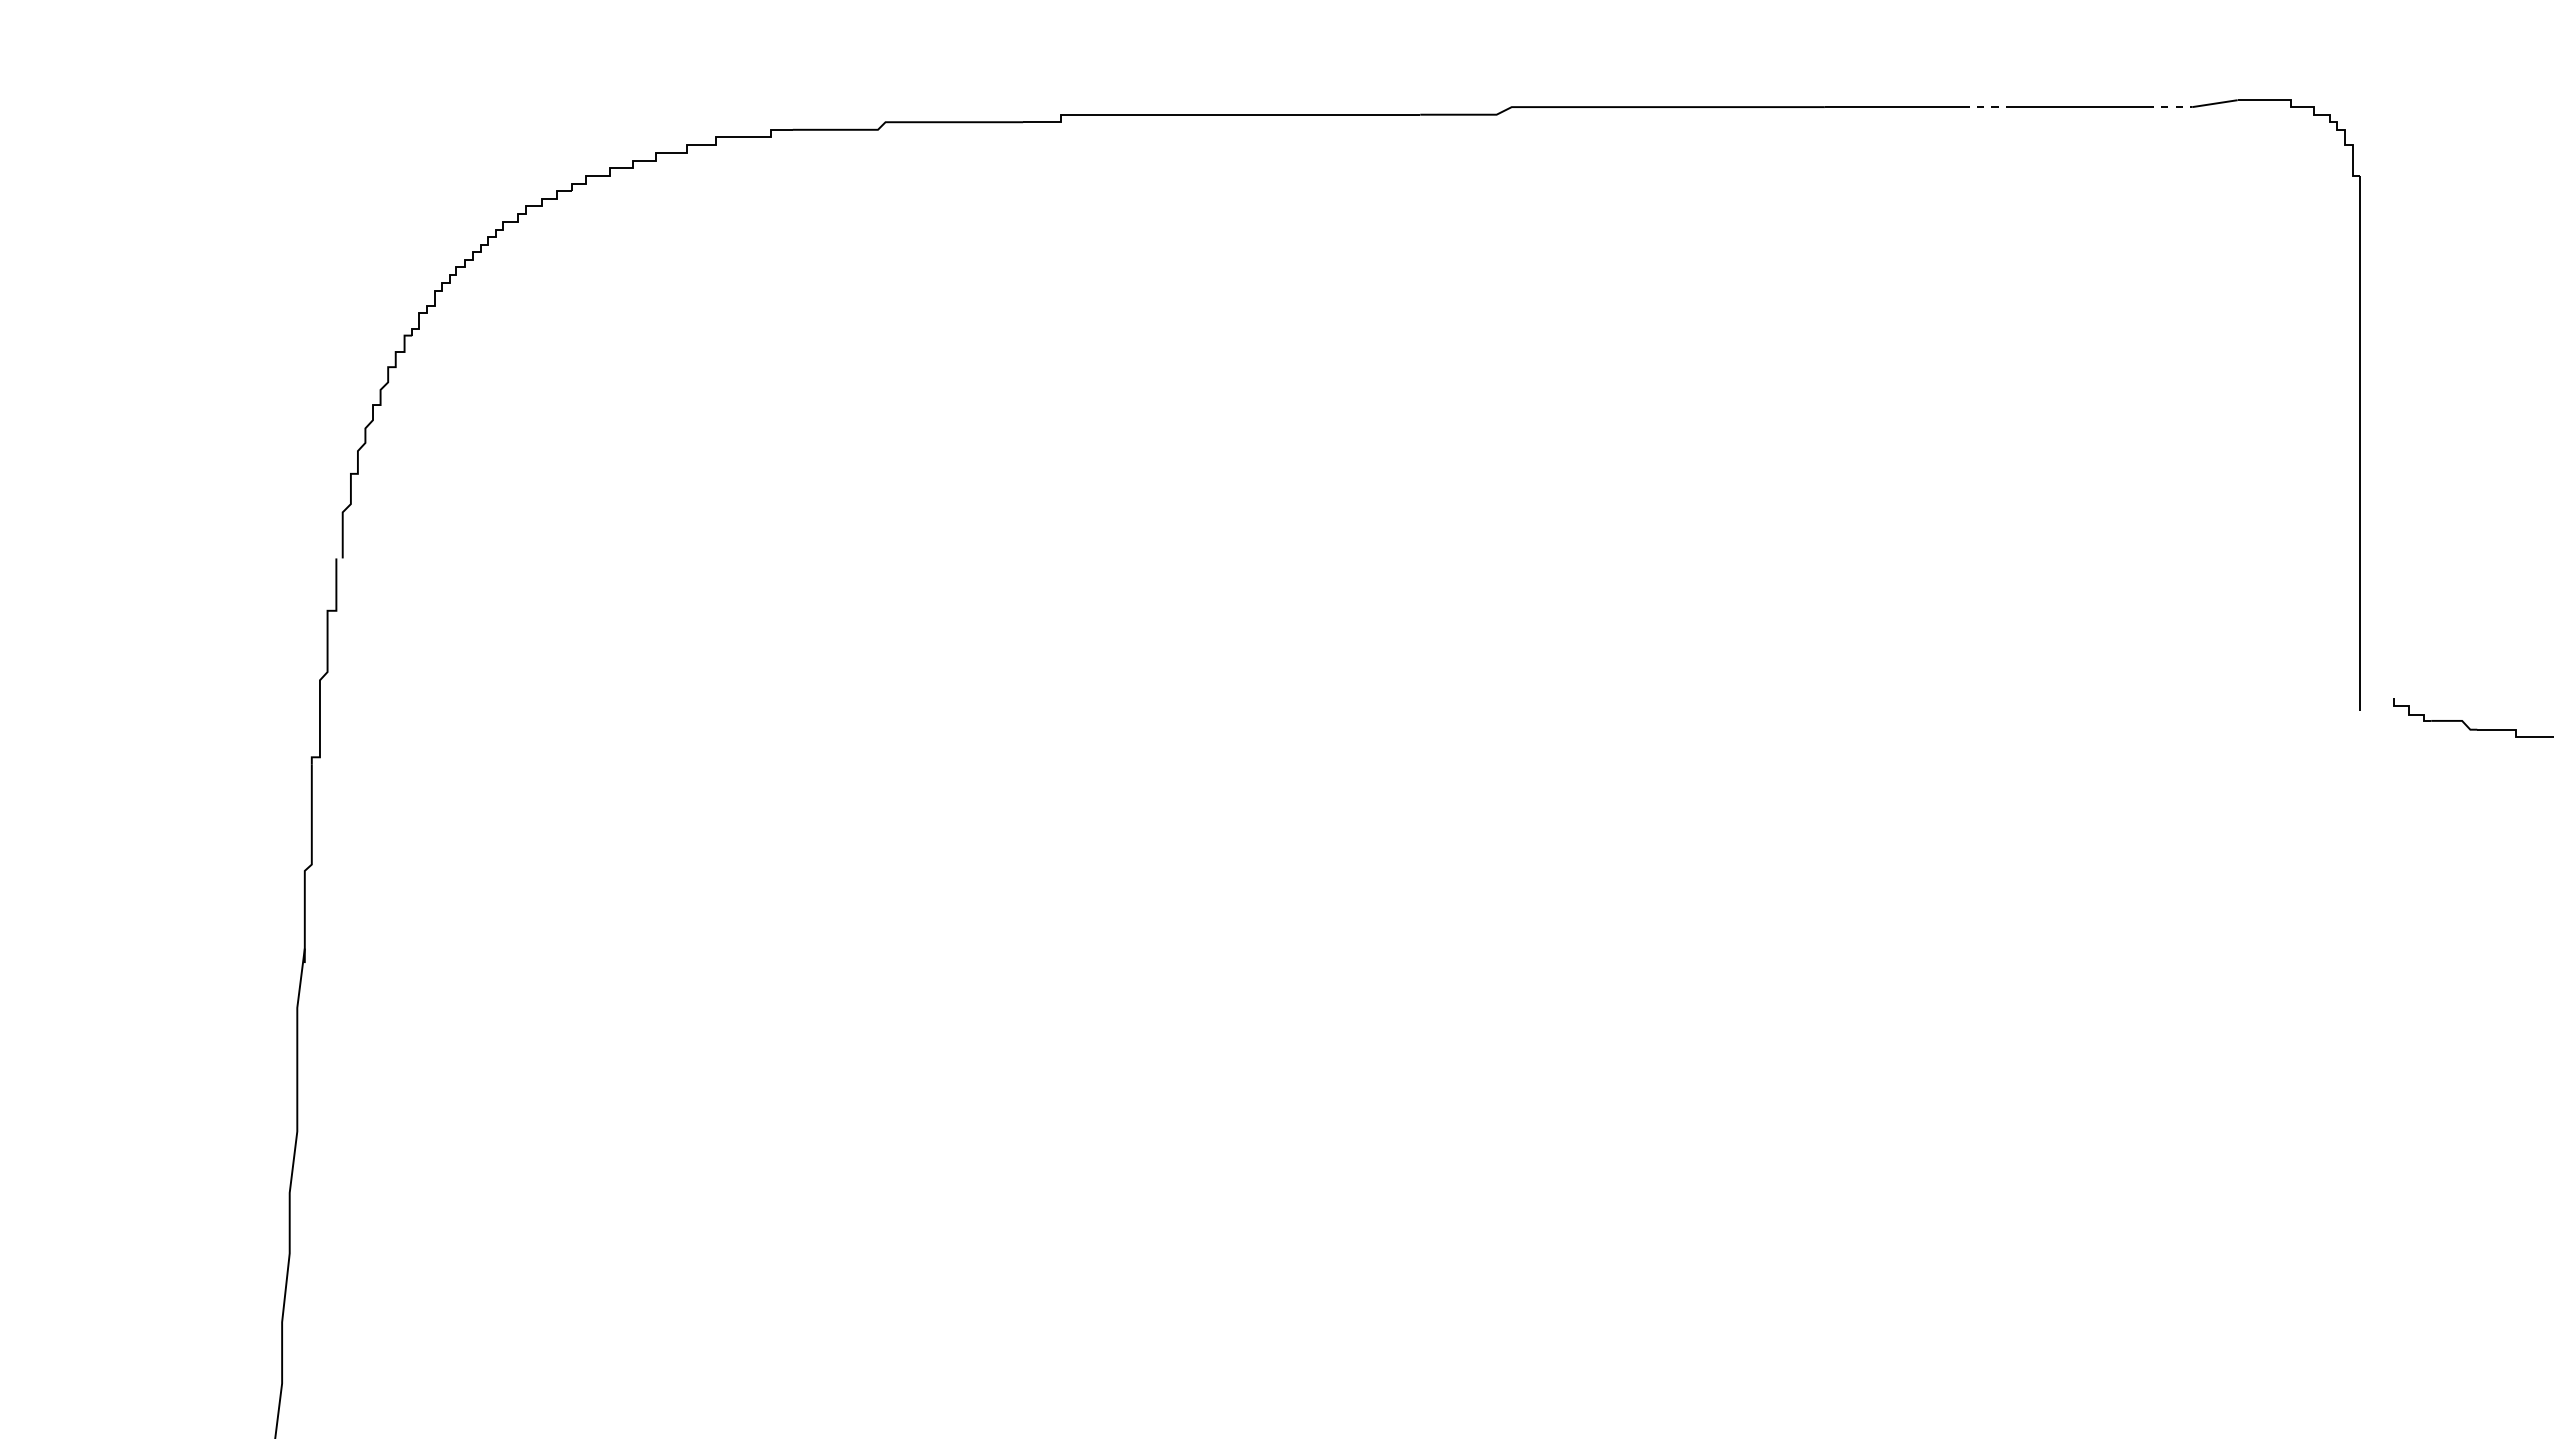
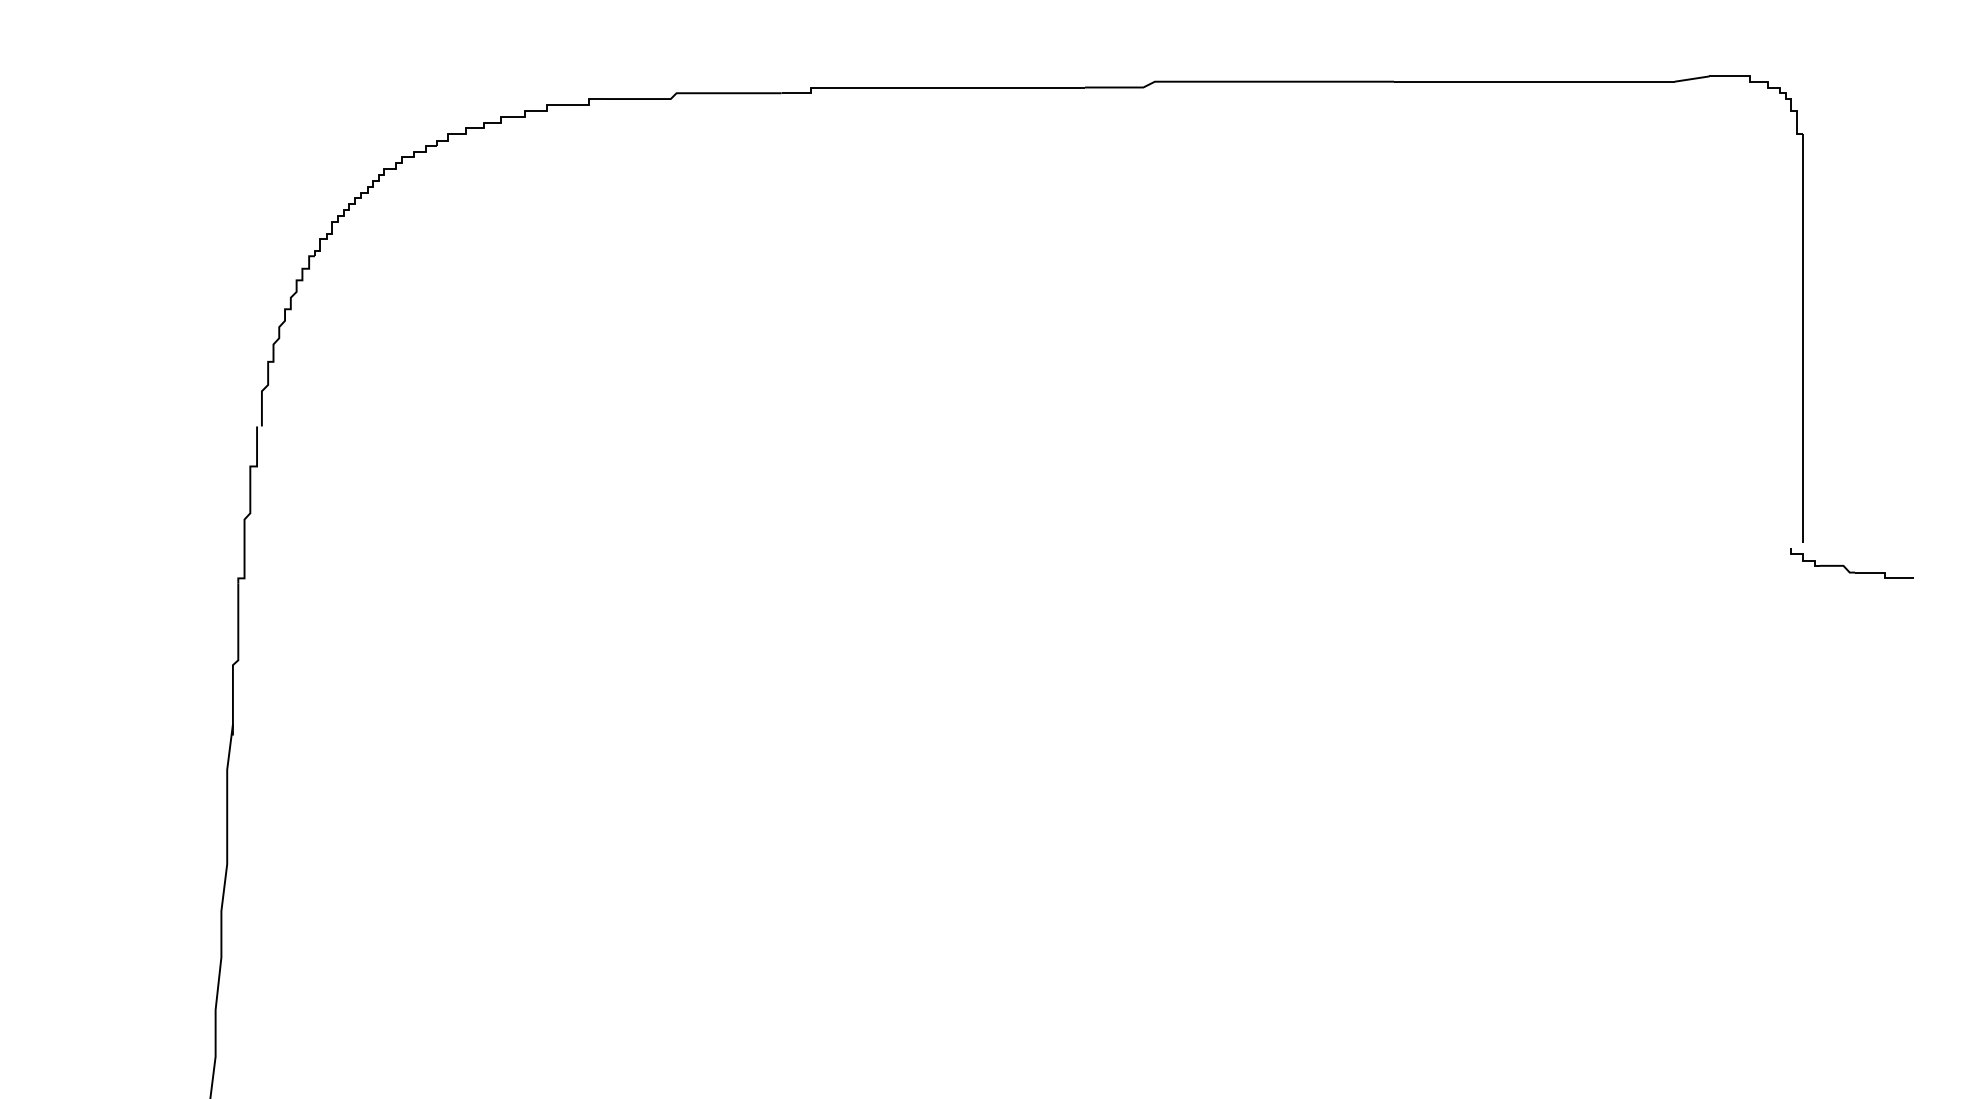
line: (1986, 107) -> (1517, 81), dashed -> solid
line: (2169, 107) -> (1657, 81), dashed -> solid
part: (2464, 721) -> (1845, 566), moved

